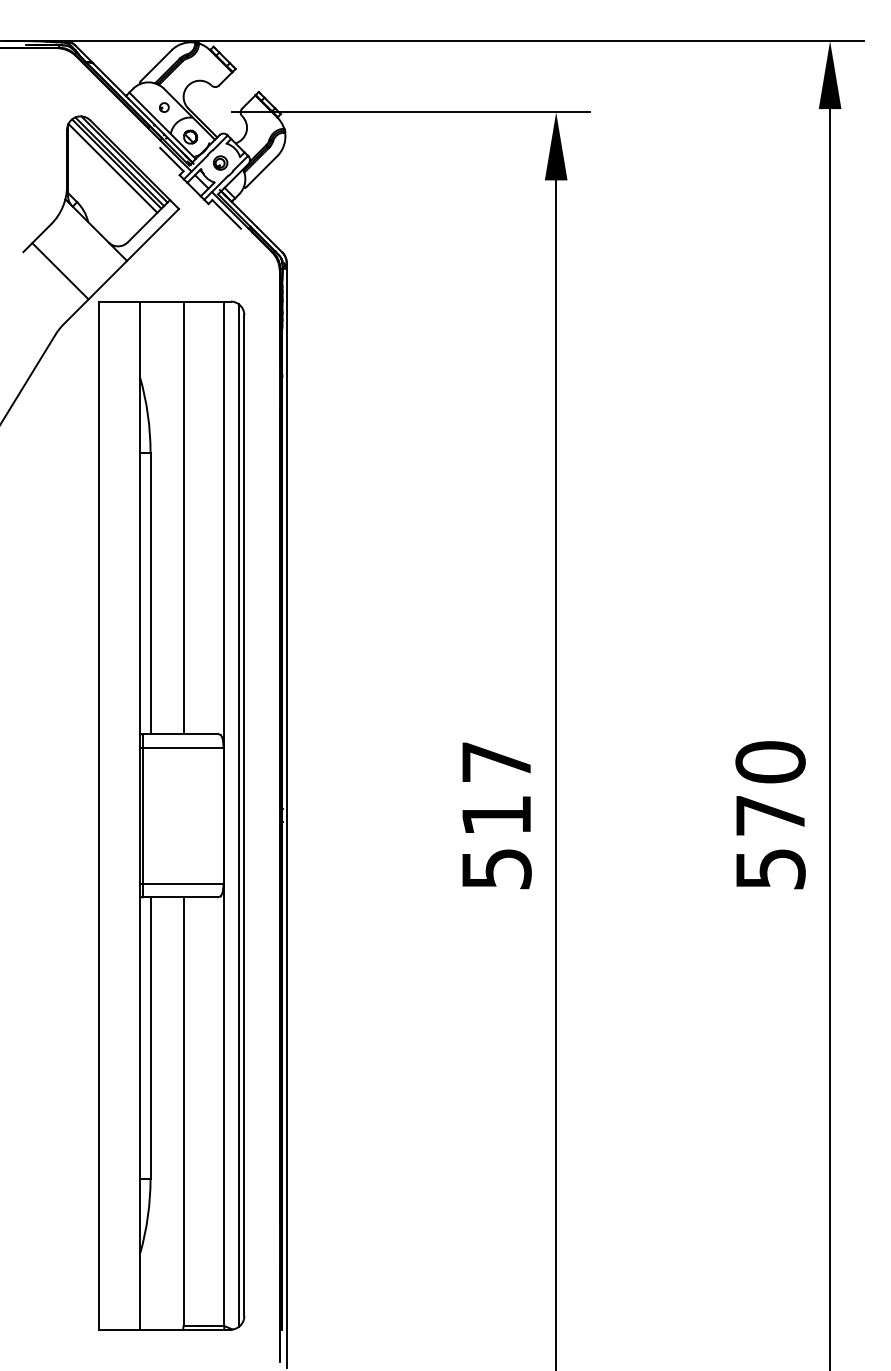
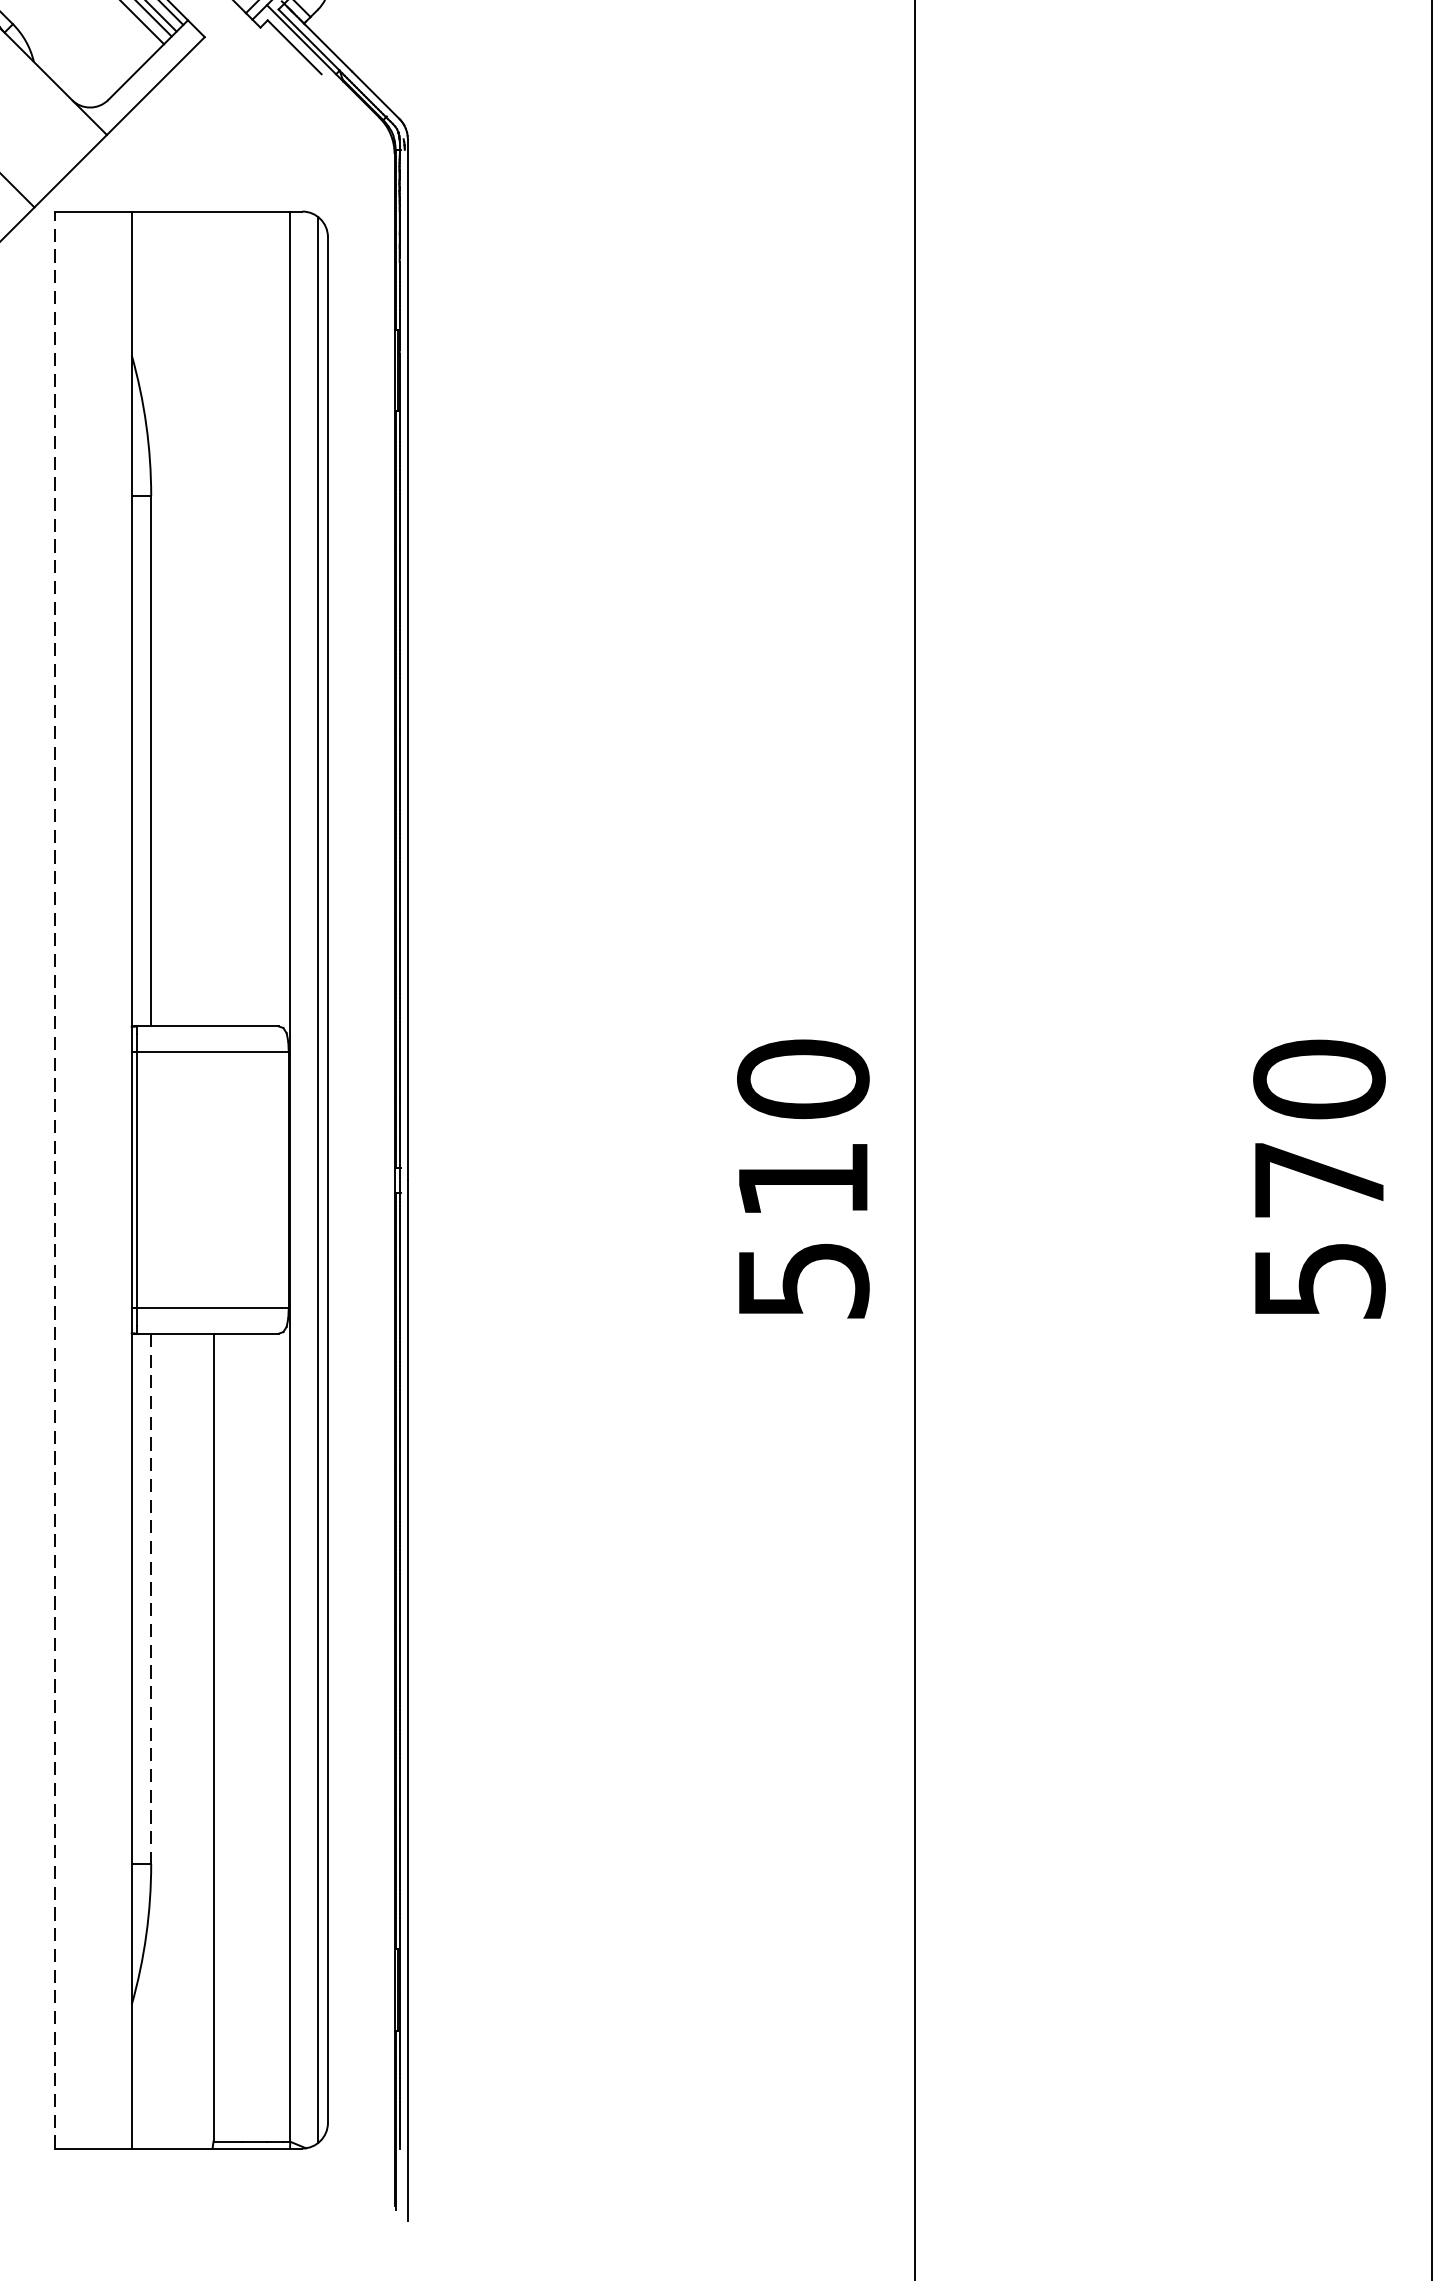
line: (183, 517) -> (213, 618), removed
text: (496, 762) -> (803, 1079), 517 -> 510
line: (99, 815) -> (55, 1179), solid -> dashed
line: (150, 1037) -> (151, 1598), solid -> dashed

